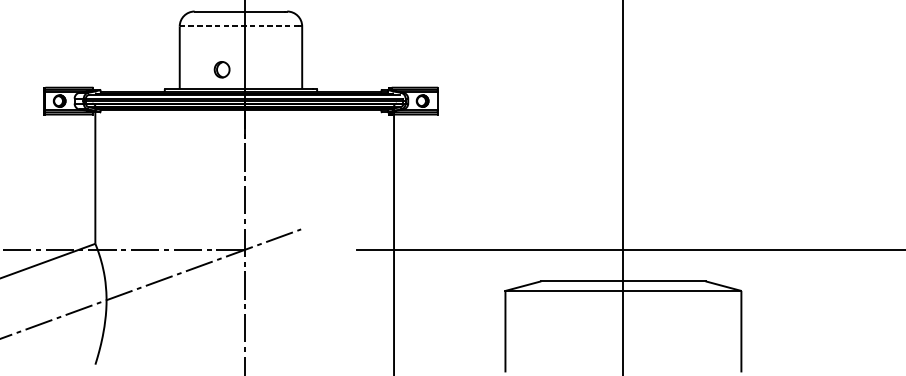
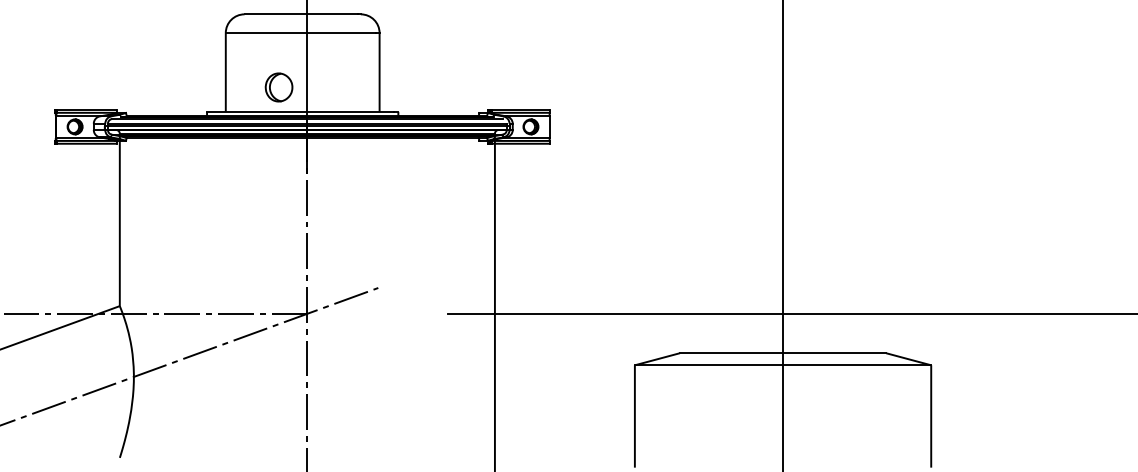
line: (239, 26) -> (300, 33), dashed -> solid
part: (221, 69) -> (278, 87), size x1.43

